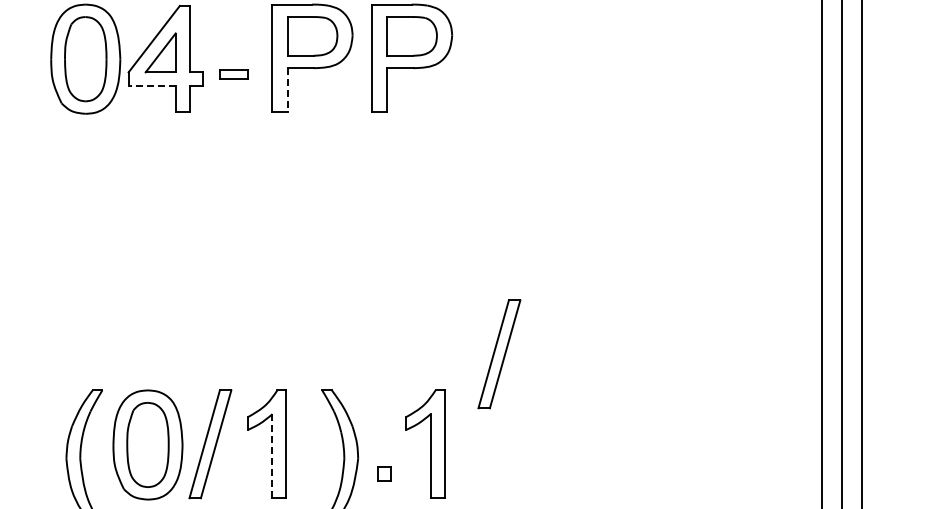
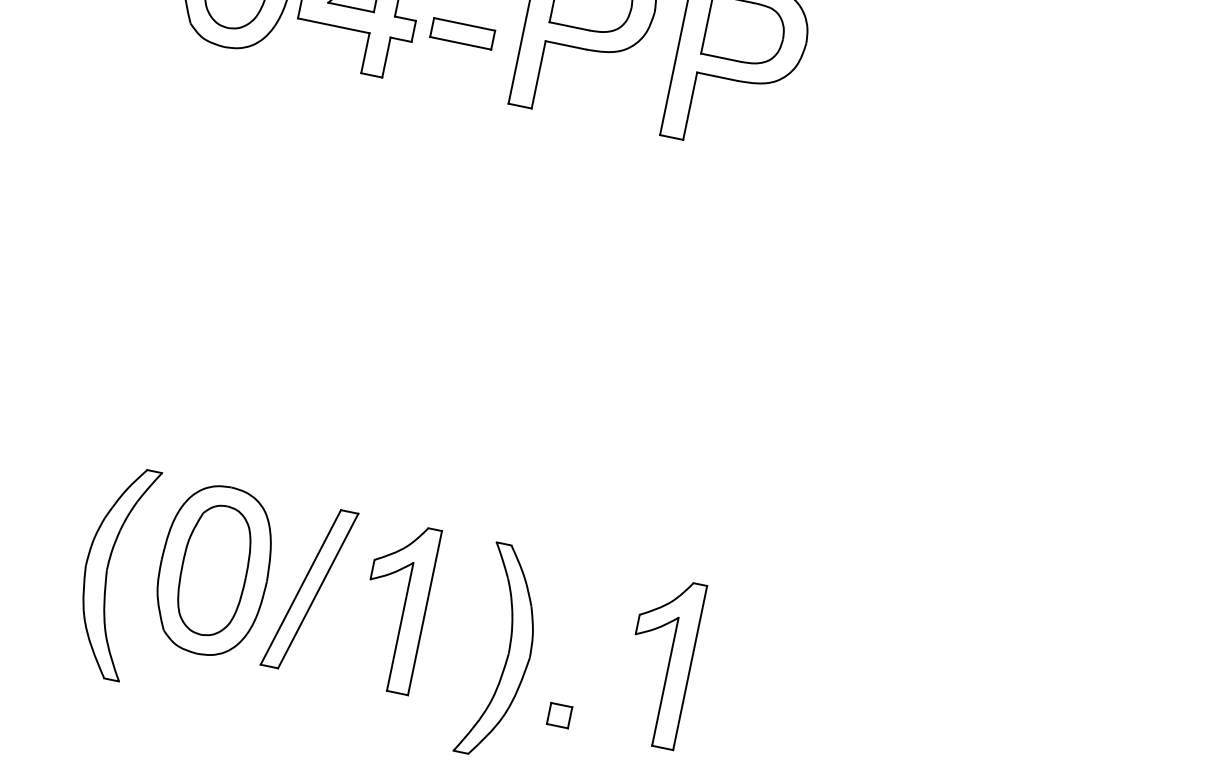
part: (233, 74) -> (461, 33), size x1.43
line: (152, 86) -> (334, 26), dashed -> solid
line: (287, 90) -> (538, 75), dashed -> solid
part: (499, 354) -> (777, 543), removed
part: (425, 443) -> (661, 660), moved
line: (272, 455) -> (400, 625), dashed -> solid
part: (384, 473) -> (559, 714), moved

